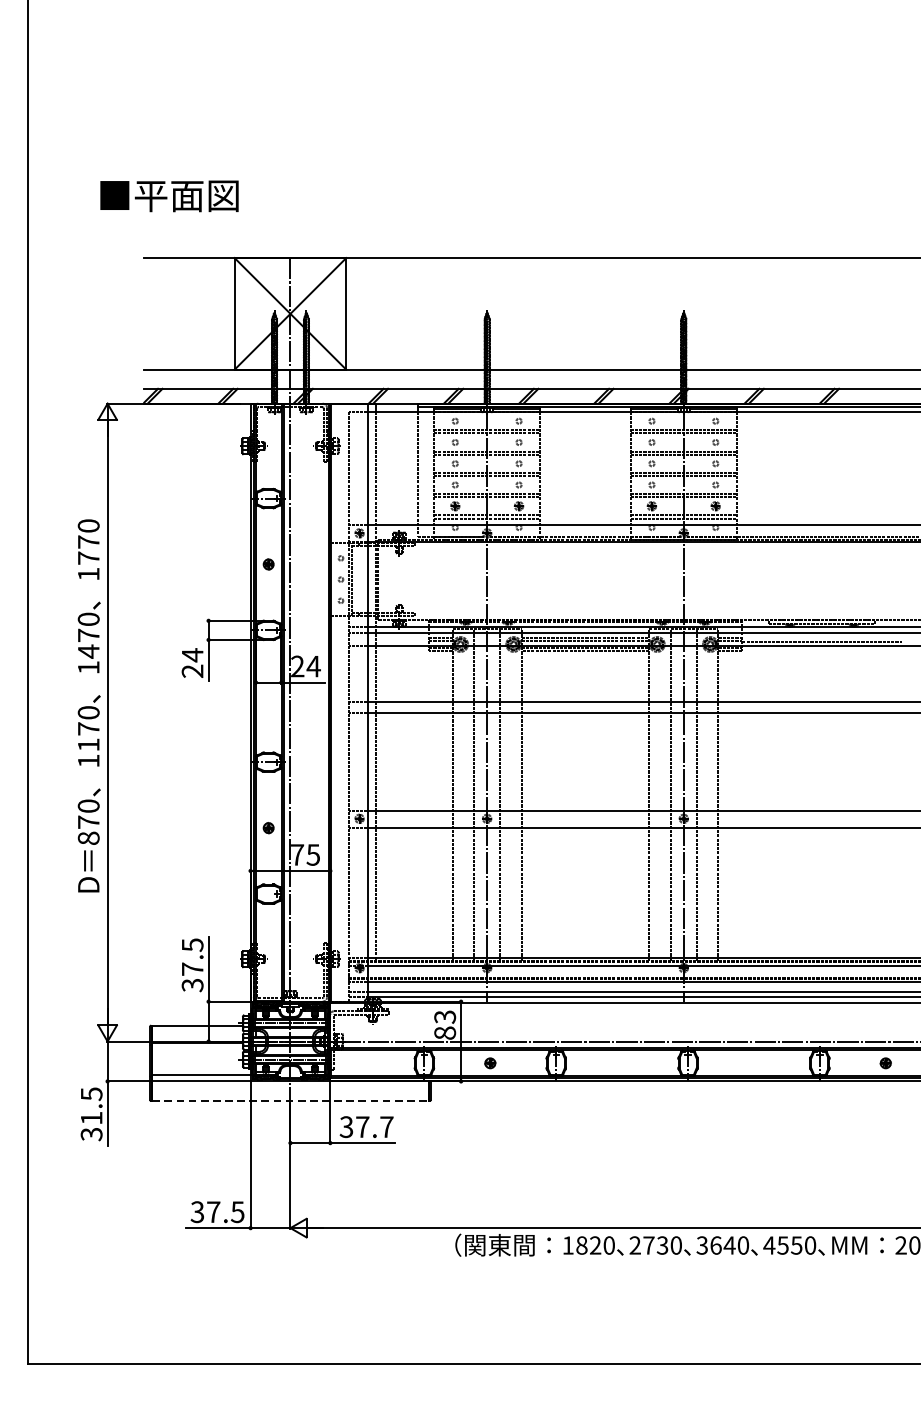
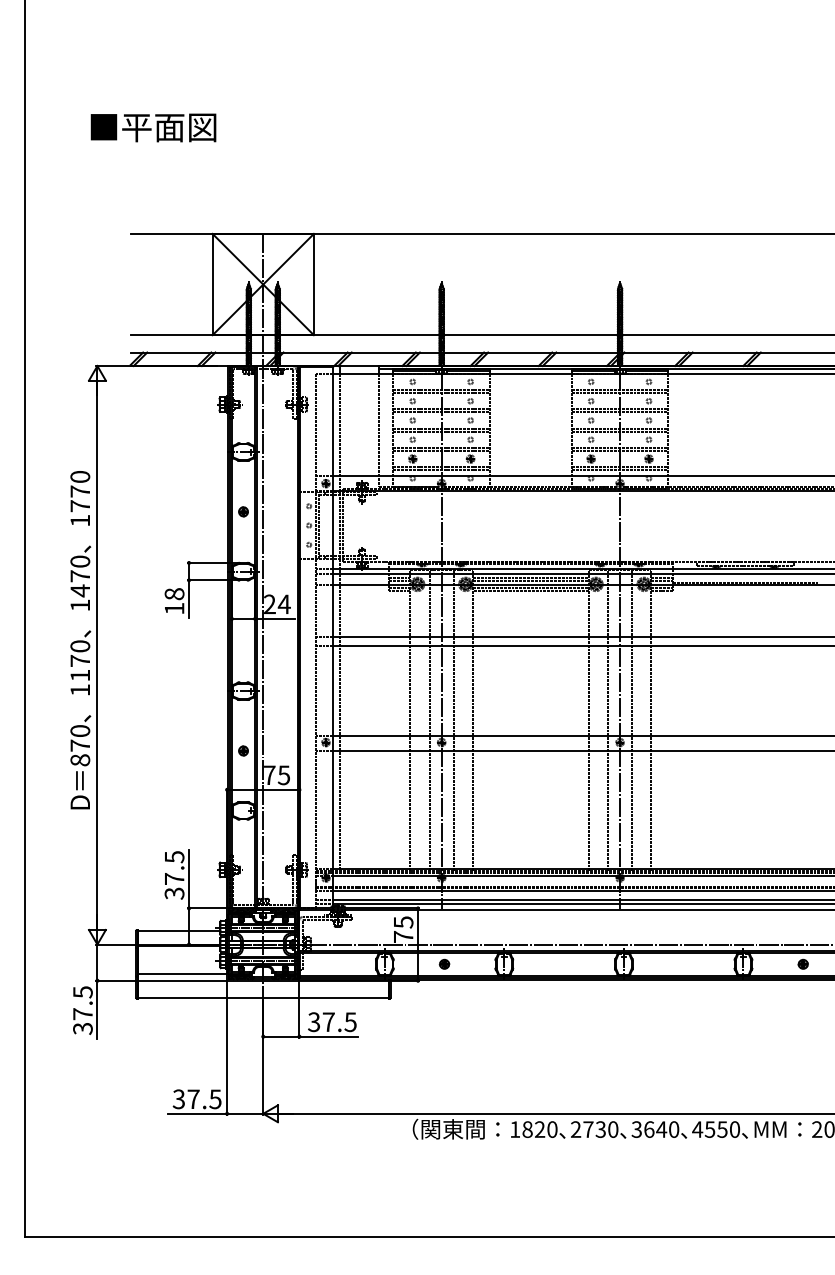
text: (169, 195) -> (153, 127), moved
text: (192, 662) -> (174, 600), 24 -> 18
text: (445, 1024) -> (403, 929), 83 -> 75
line: (290, 1101) -> (263, 998), dashed -> solid
text: (91, 1118) -> (82, 1014), 31.5 -> 37.5
text: (386, 1127) -> (350, 1022), 37.7 -> 37.5

